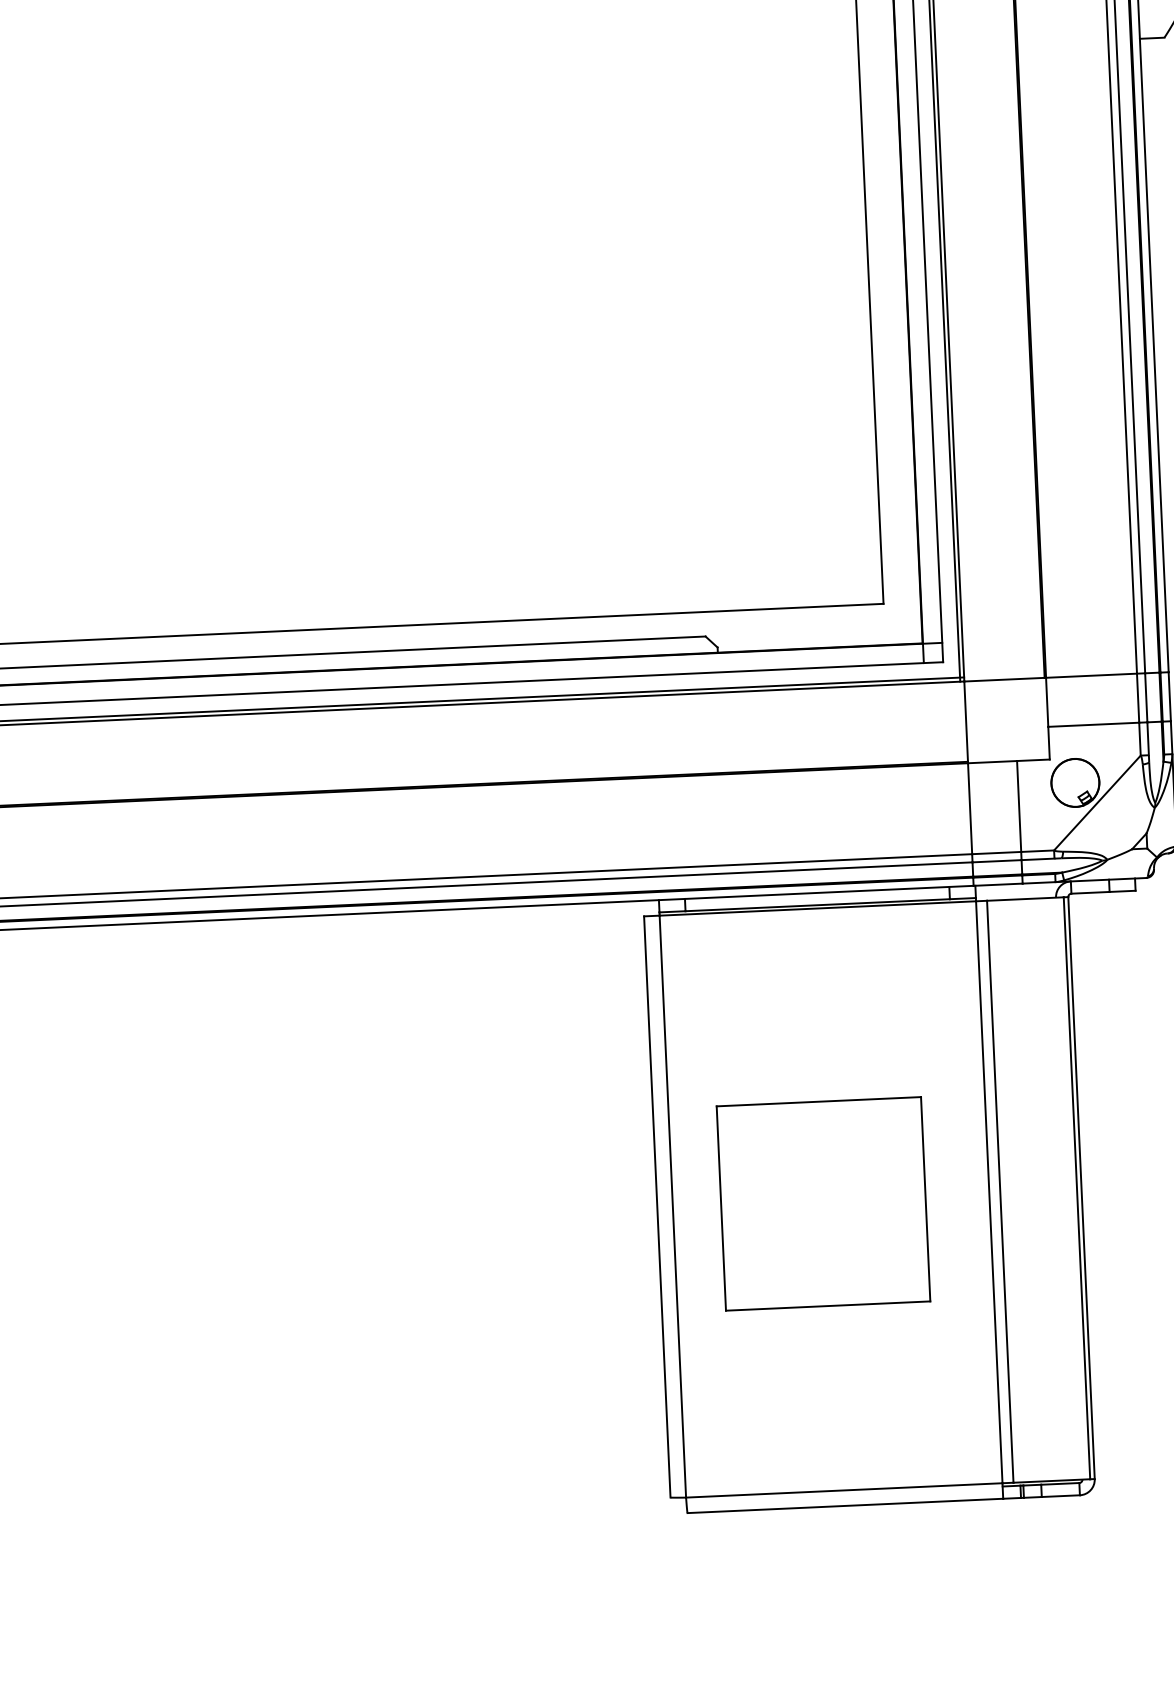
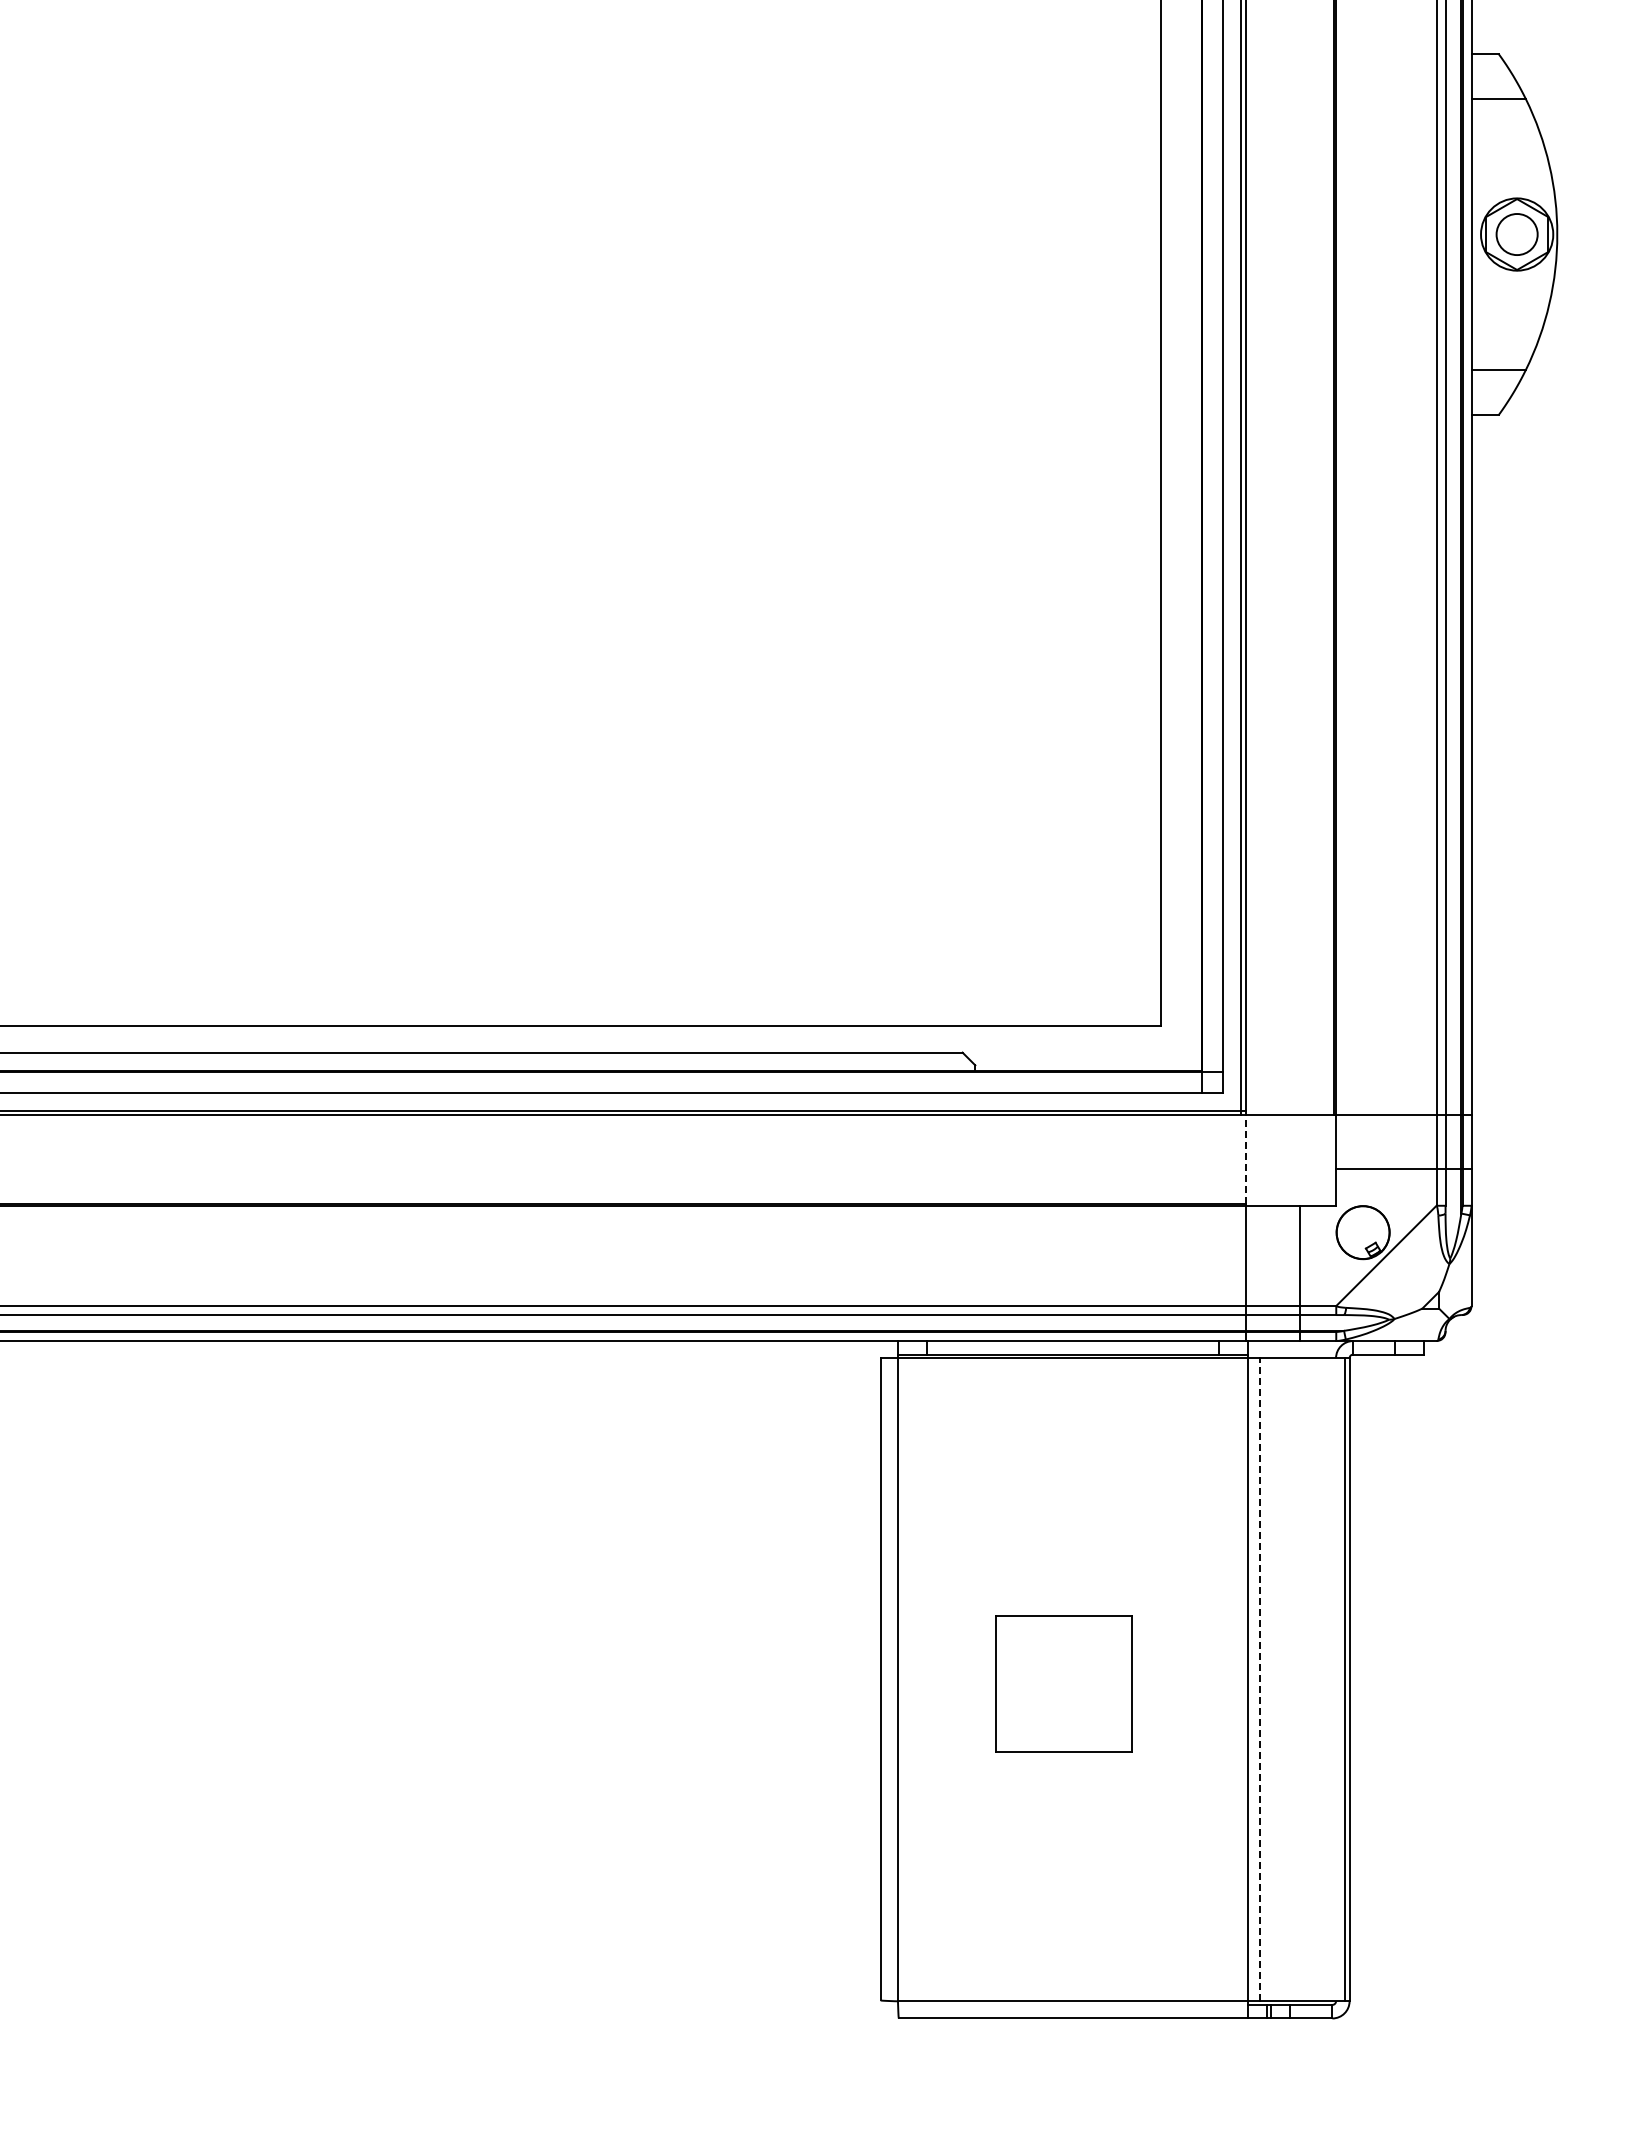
line: (965, 721) -> (1245, 1159), solid -> dashed
line: (999, 1191) -> (1259, 1679), solid -> dashed
part: (822, 1203) -> (1063, 1683), size x0.6

